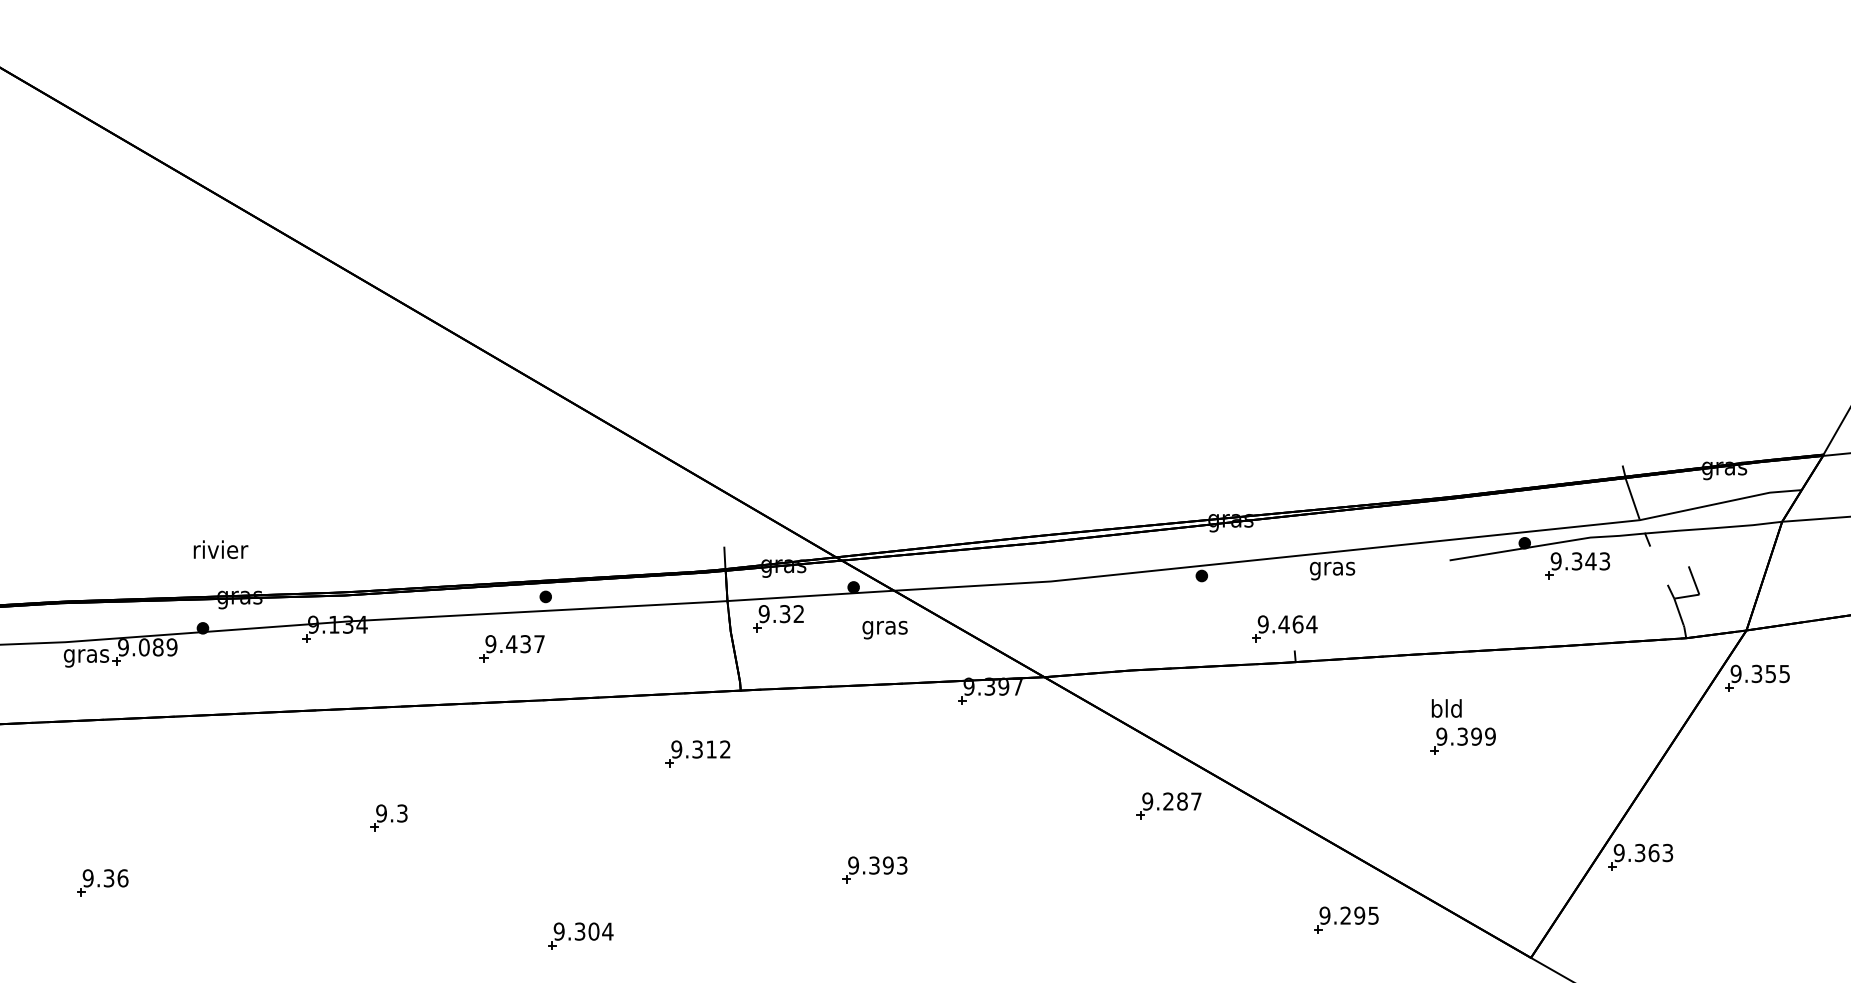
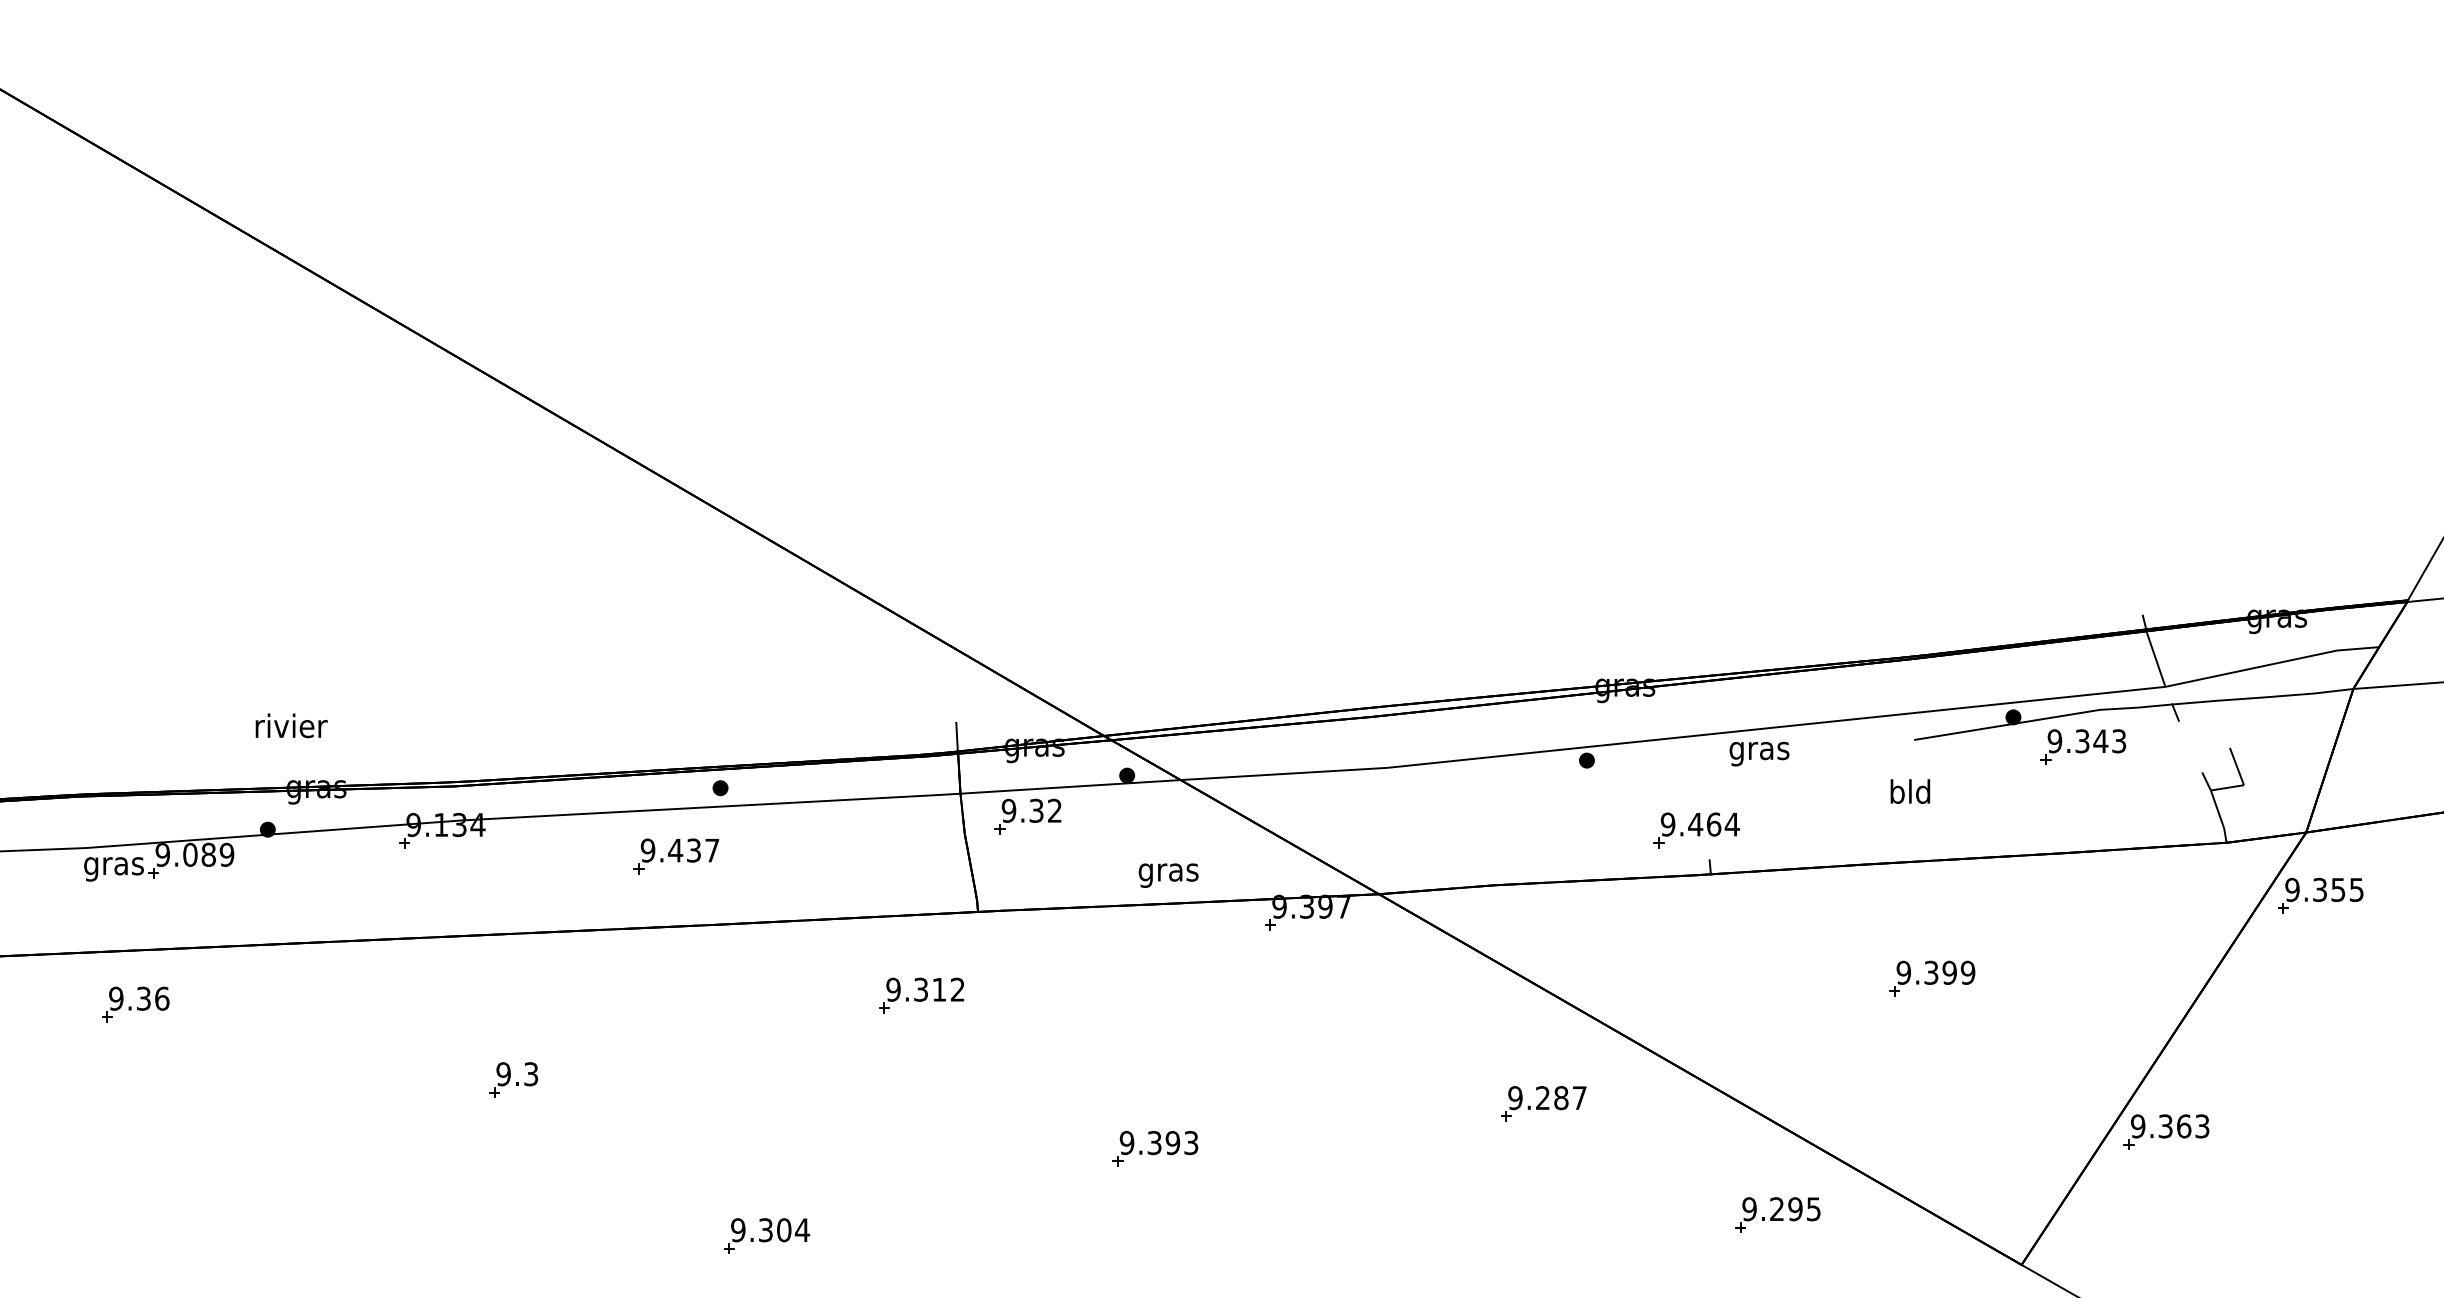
text: (884, 629) -> (1167, 874), moved
text: (1446, 708) -> (1910, 791), moved
part: (1168, 805) -> (1542, 1103), moved
part: (102, 882) -> (135, 1004), moved

